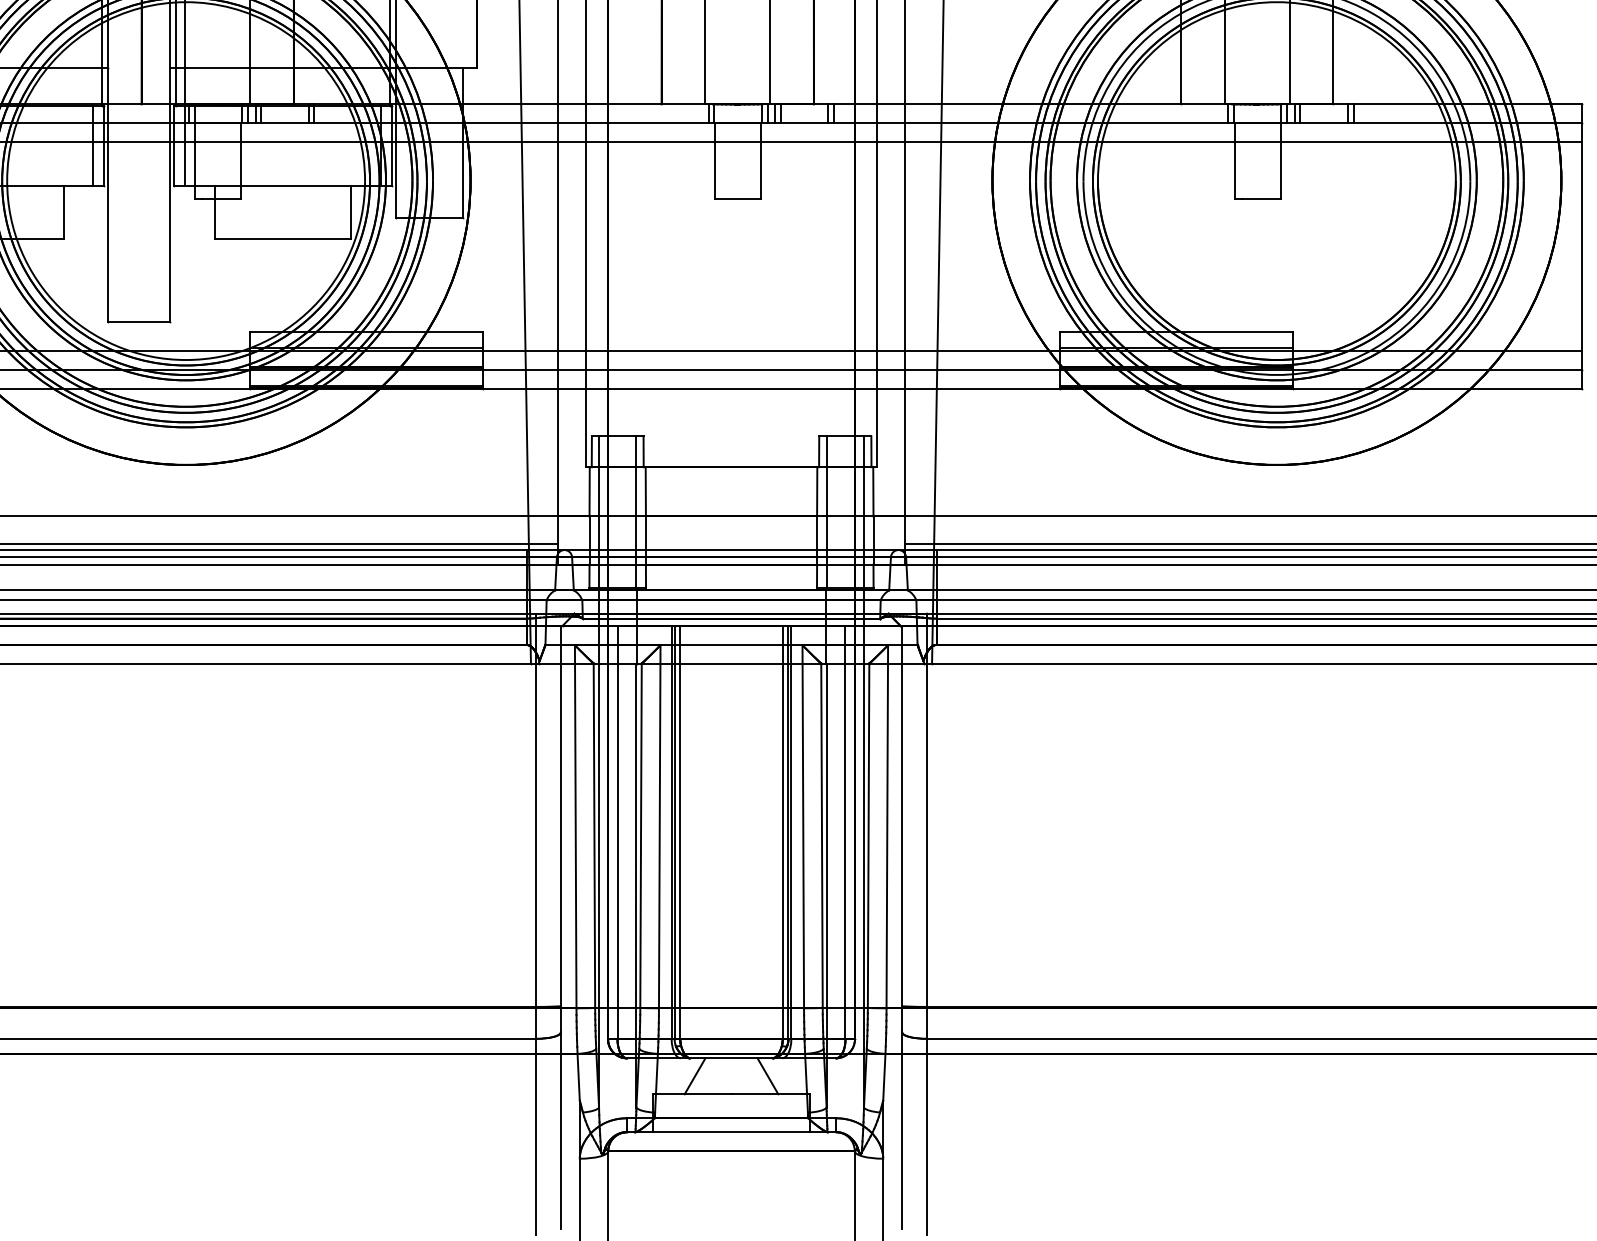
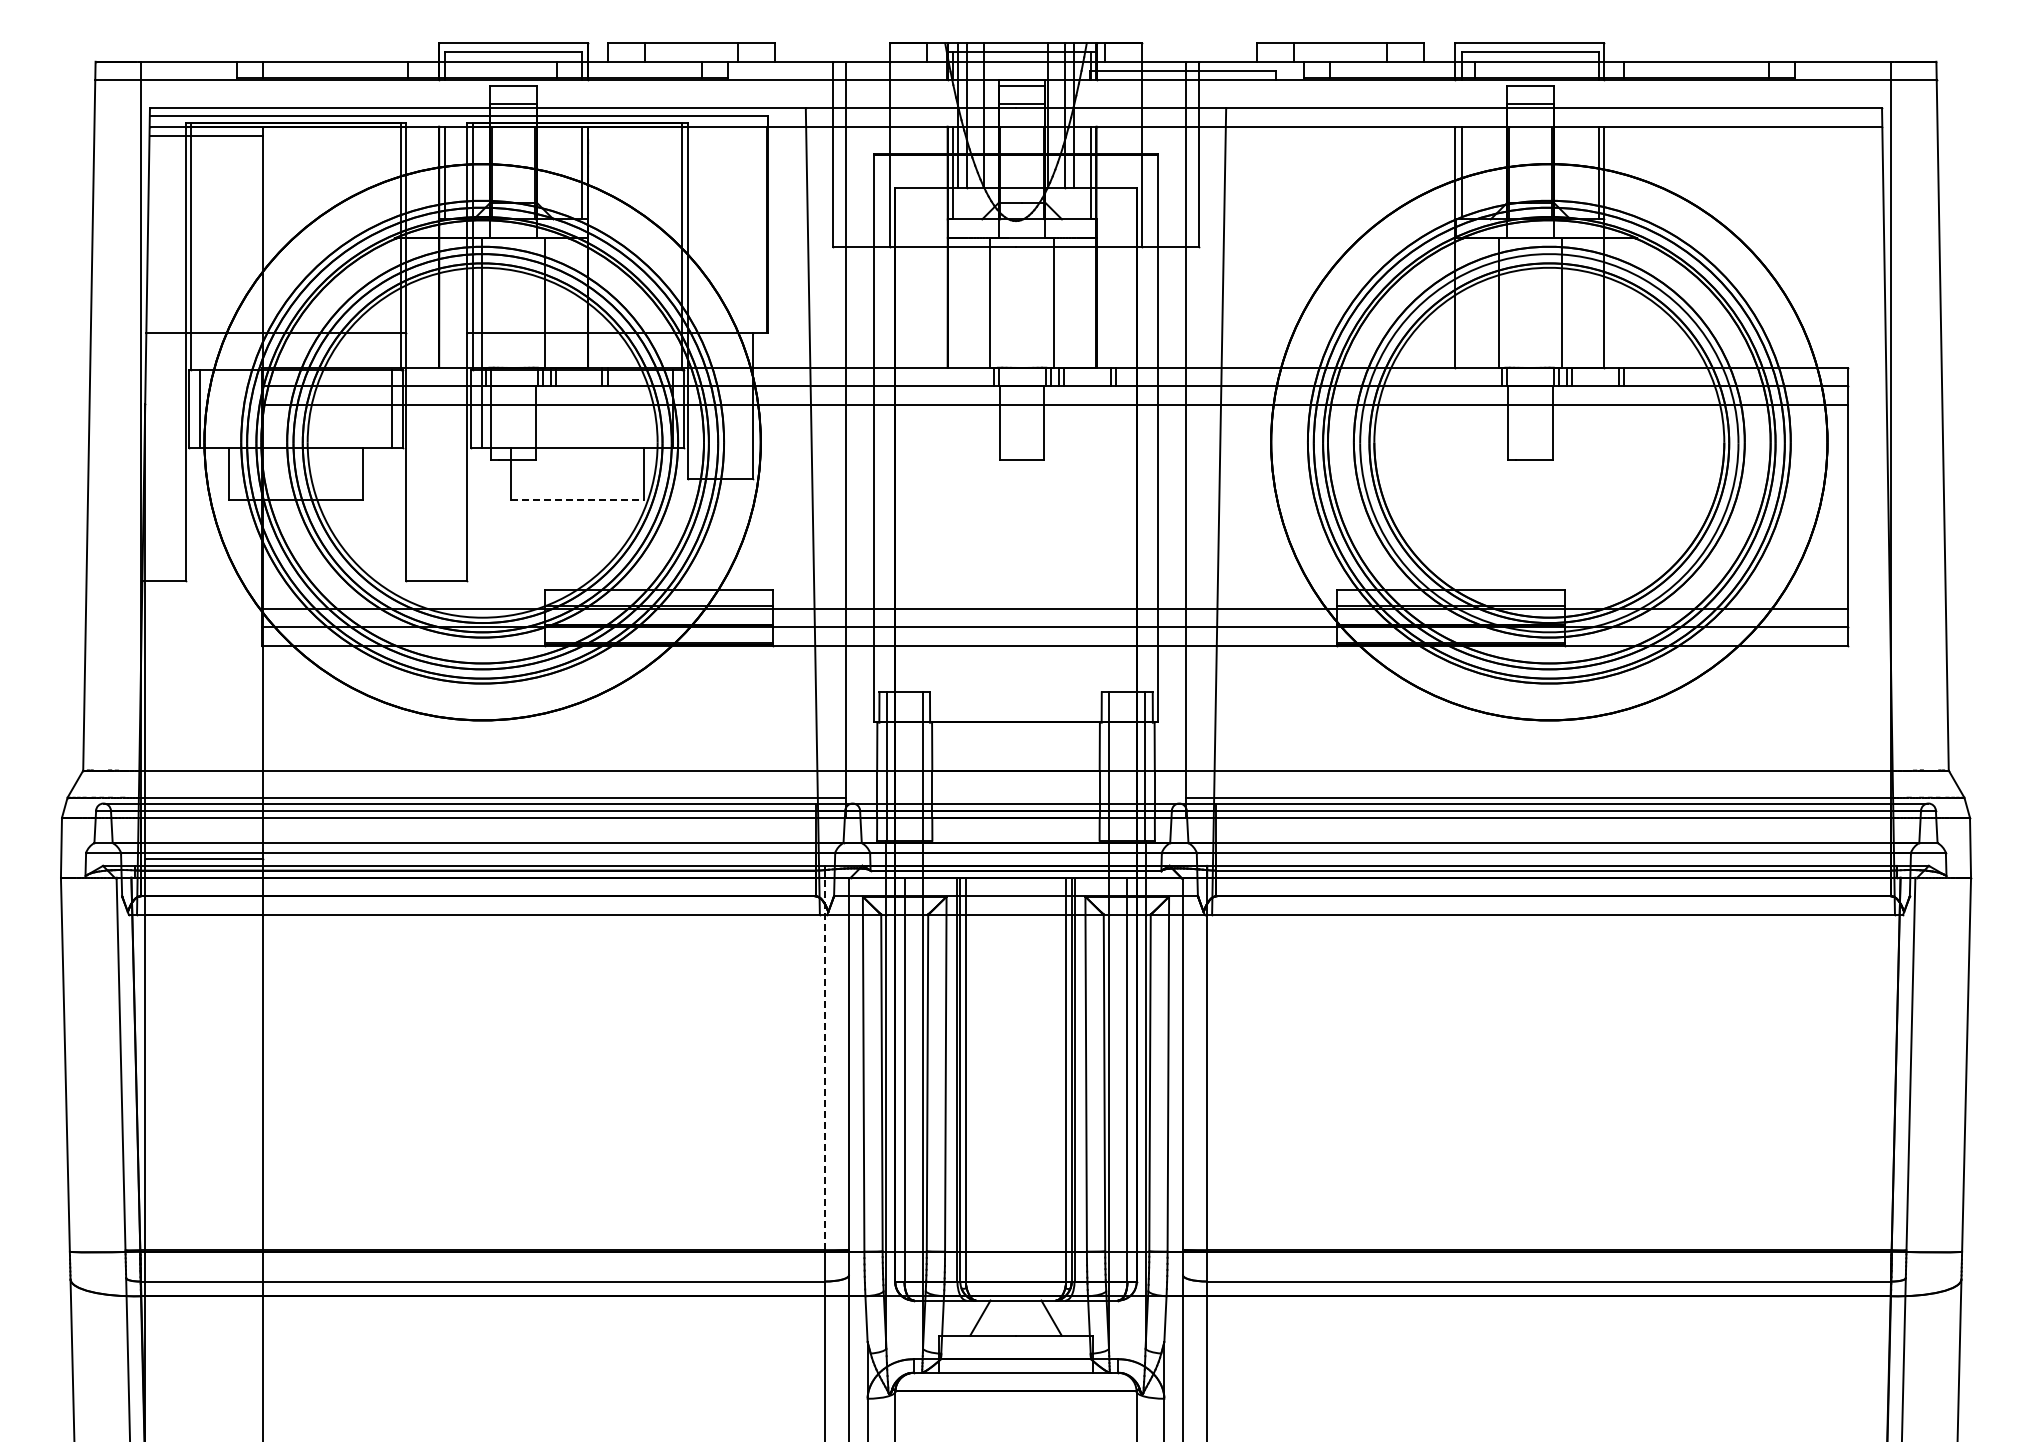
line: (283, 239) -> (577, 499), solid -> dashed
line: (535, 815) -> (824, 1063), solid -> dashed

